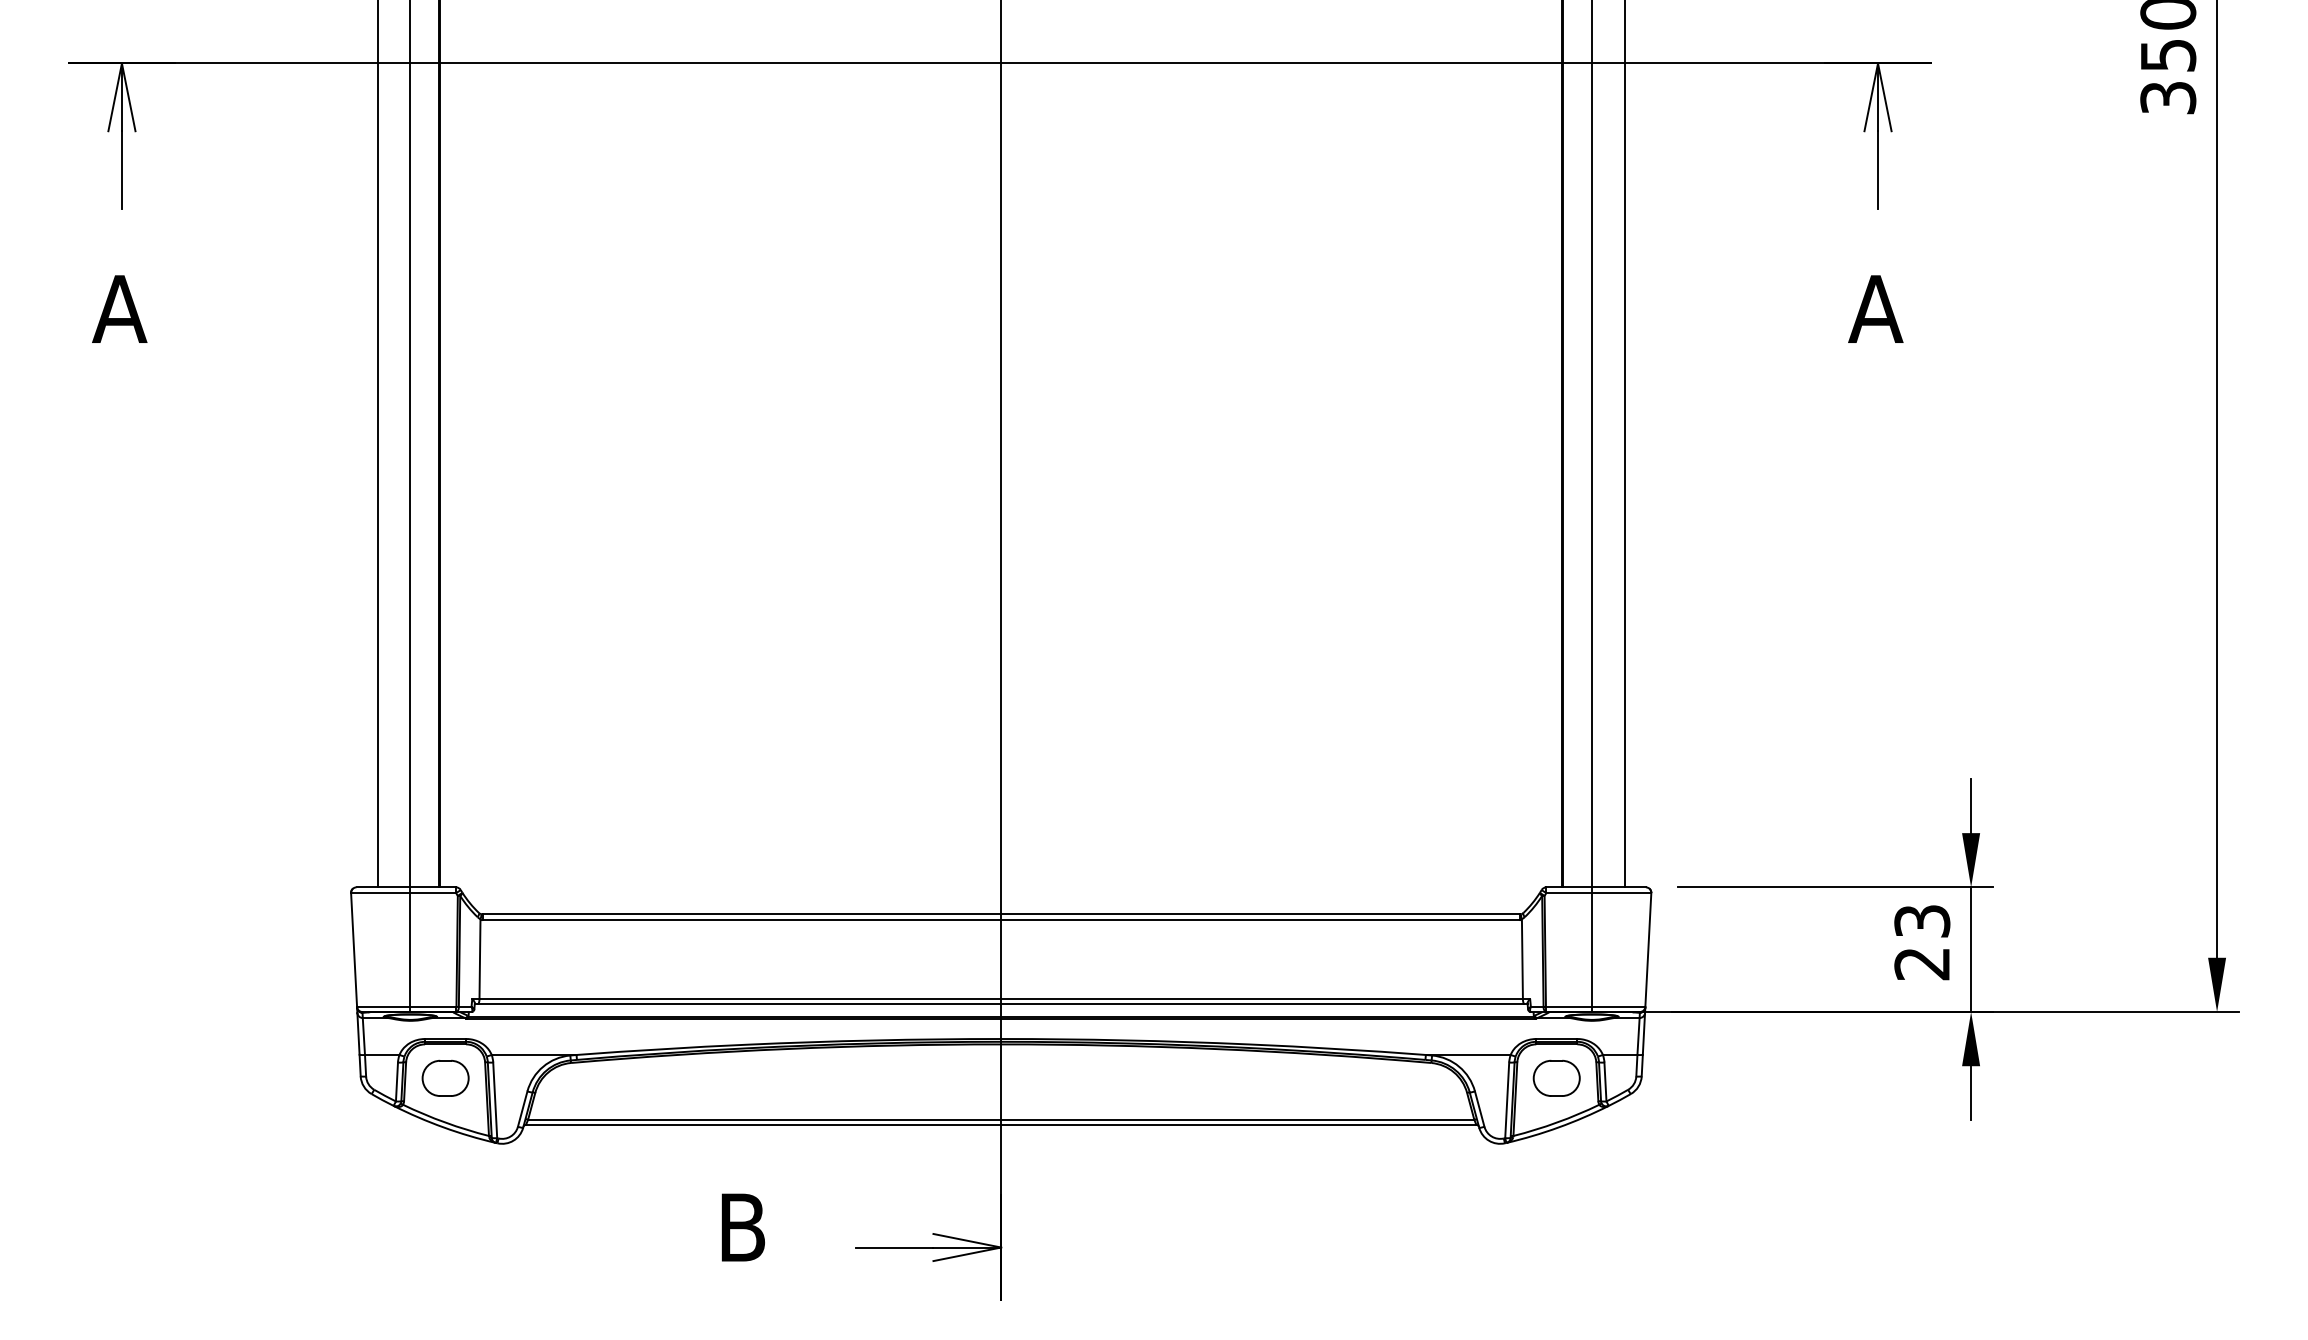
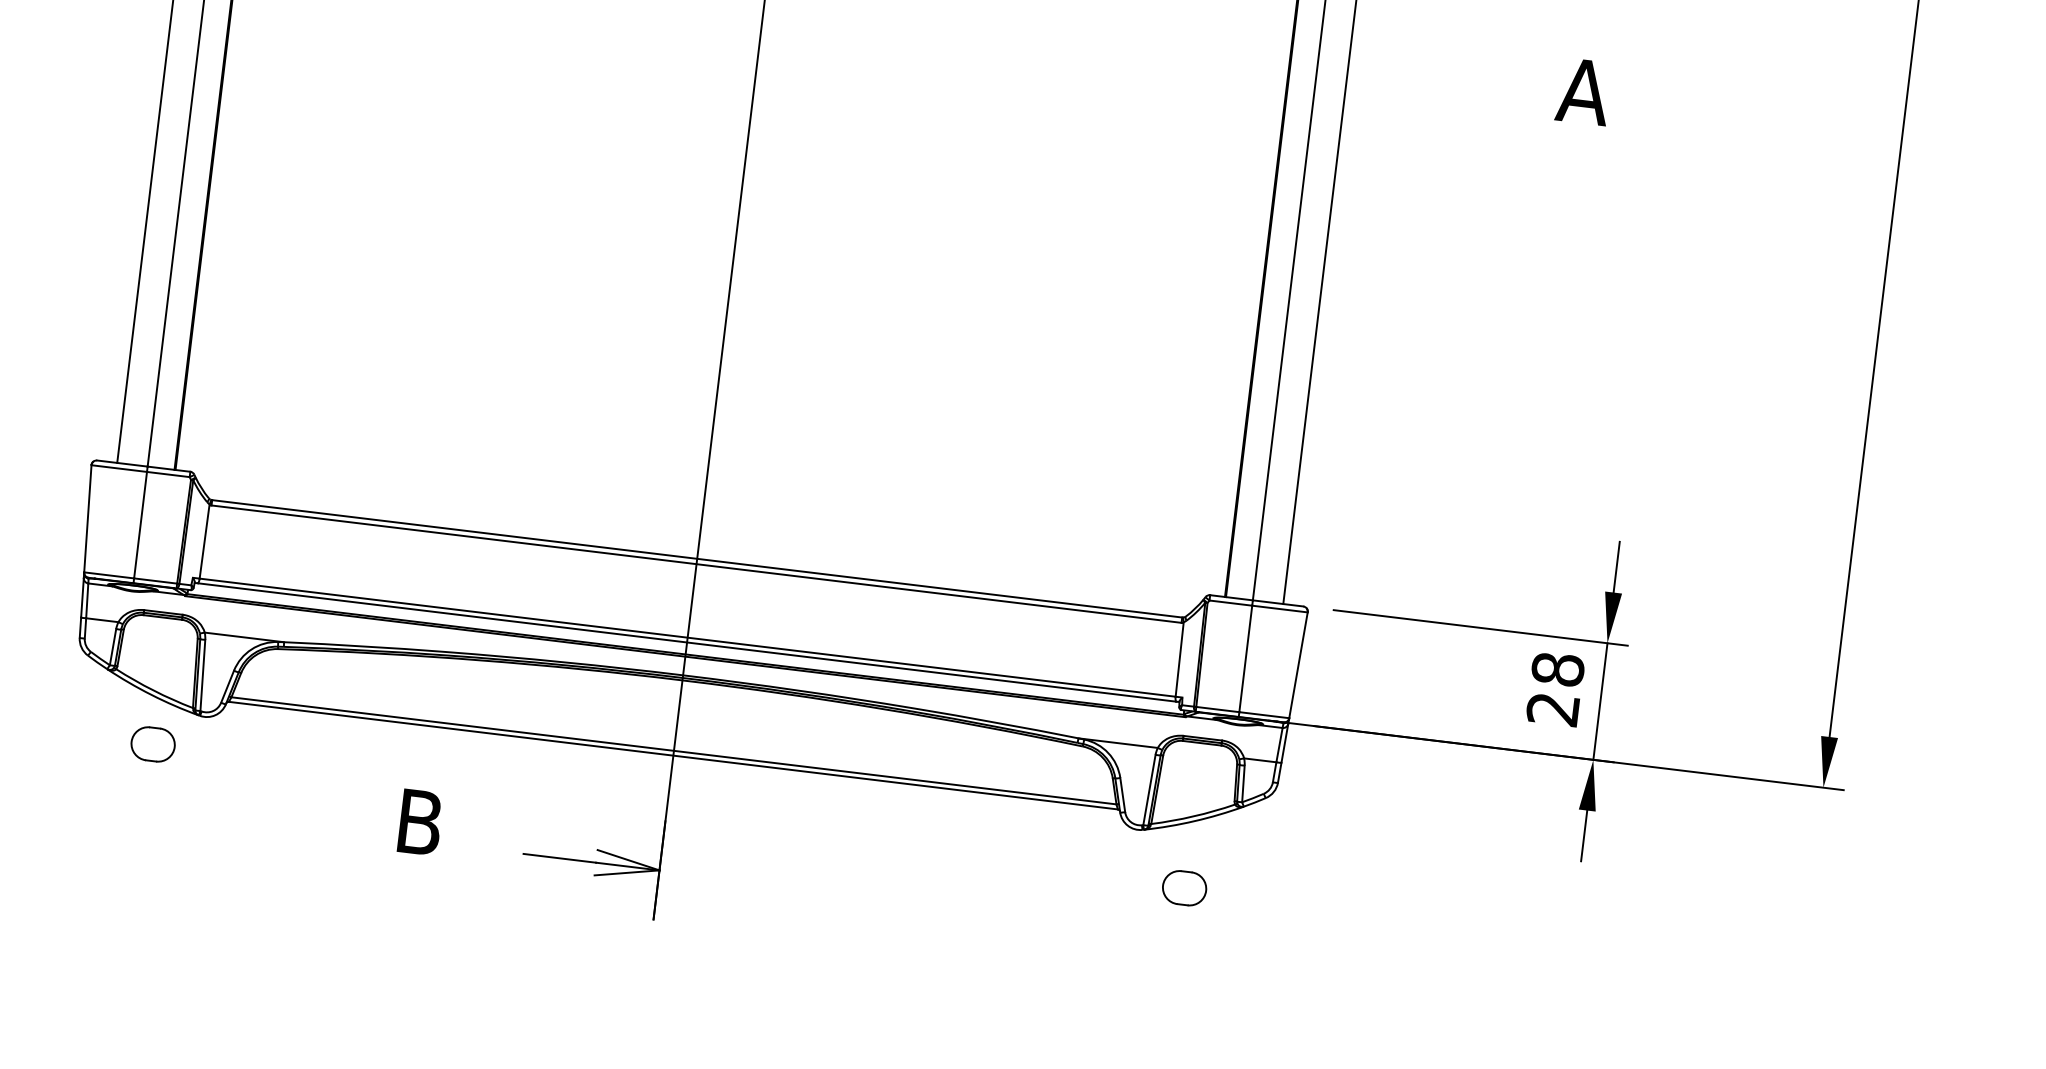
text: (1922, 920) -> (1558, 668), 23 -> 28
part: (445, 1077) -> (153, 743), moved
part: (1556, 1077) -> (1184, 887), moved

